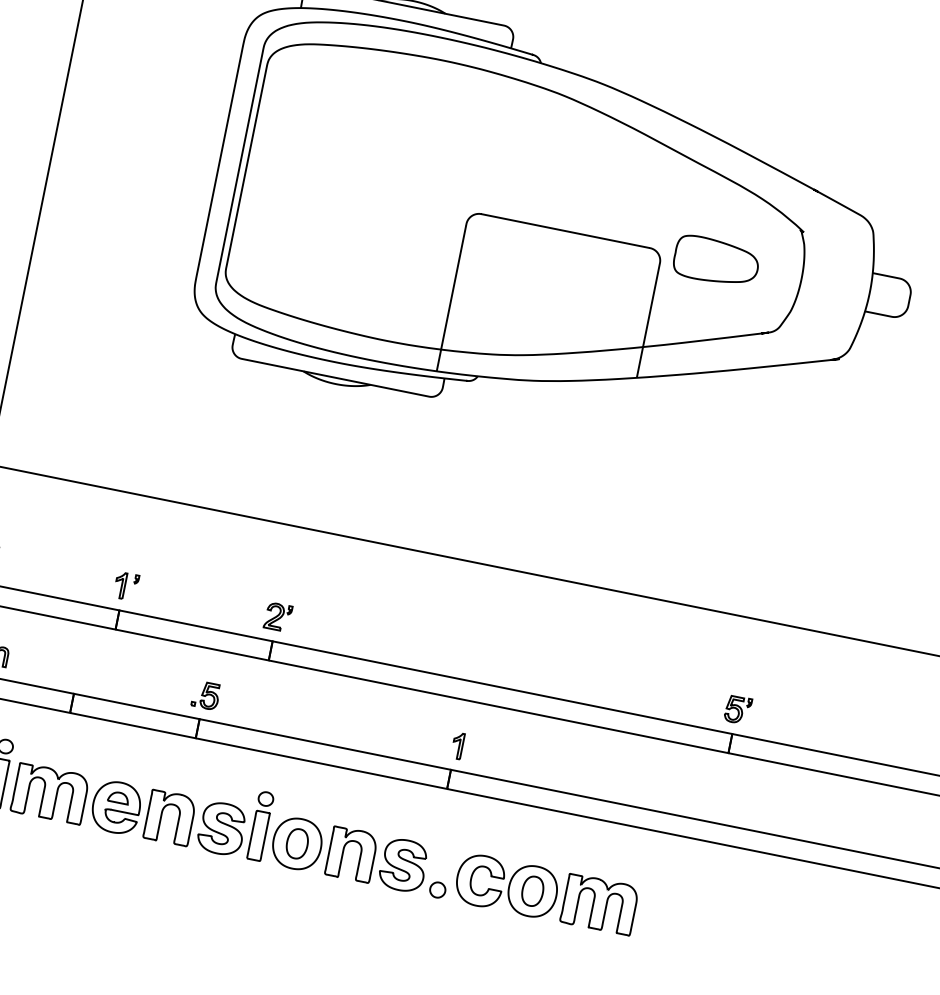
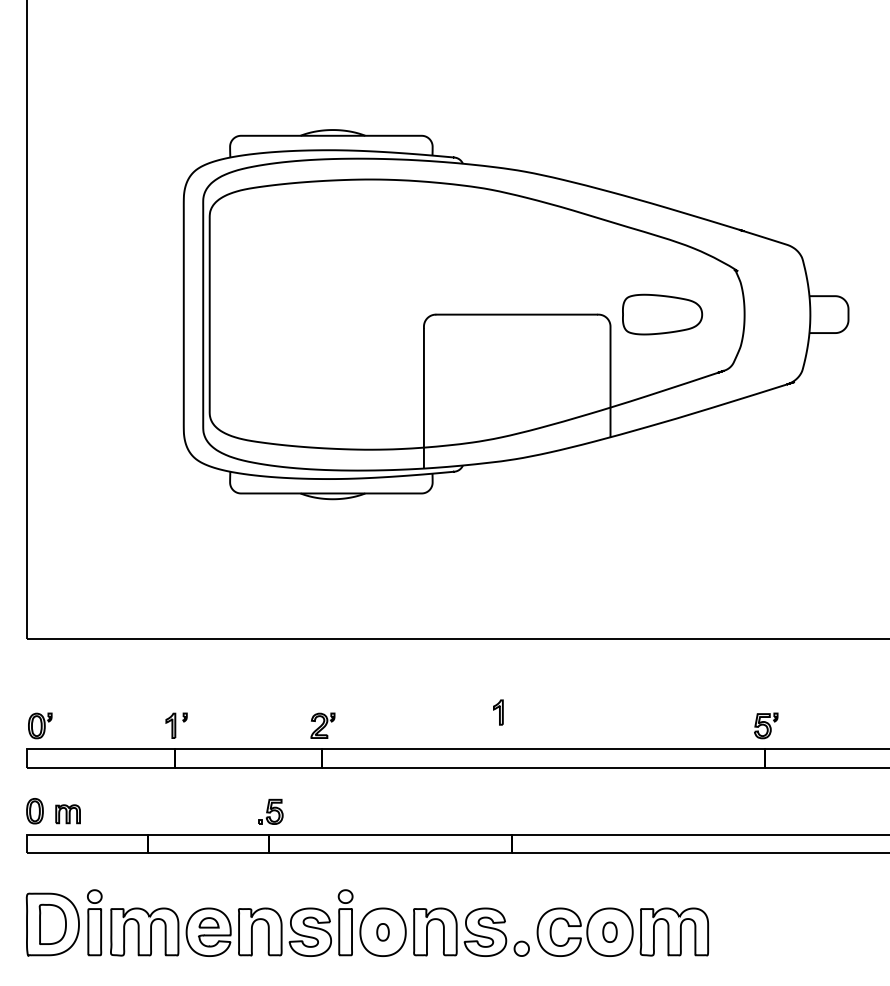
part: (457, 745) -> (498, 712), moved
part: (296, 843) -> (382, 932), size x0.6
part: (532, 891) -> (609, 932), size x0.7

